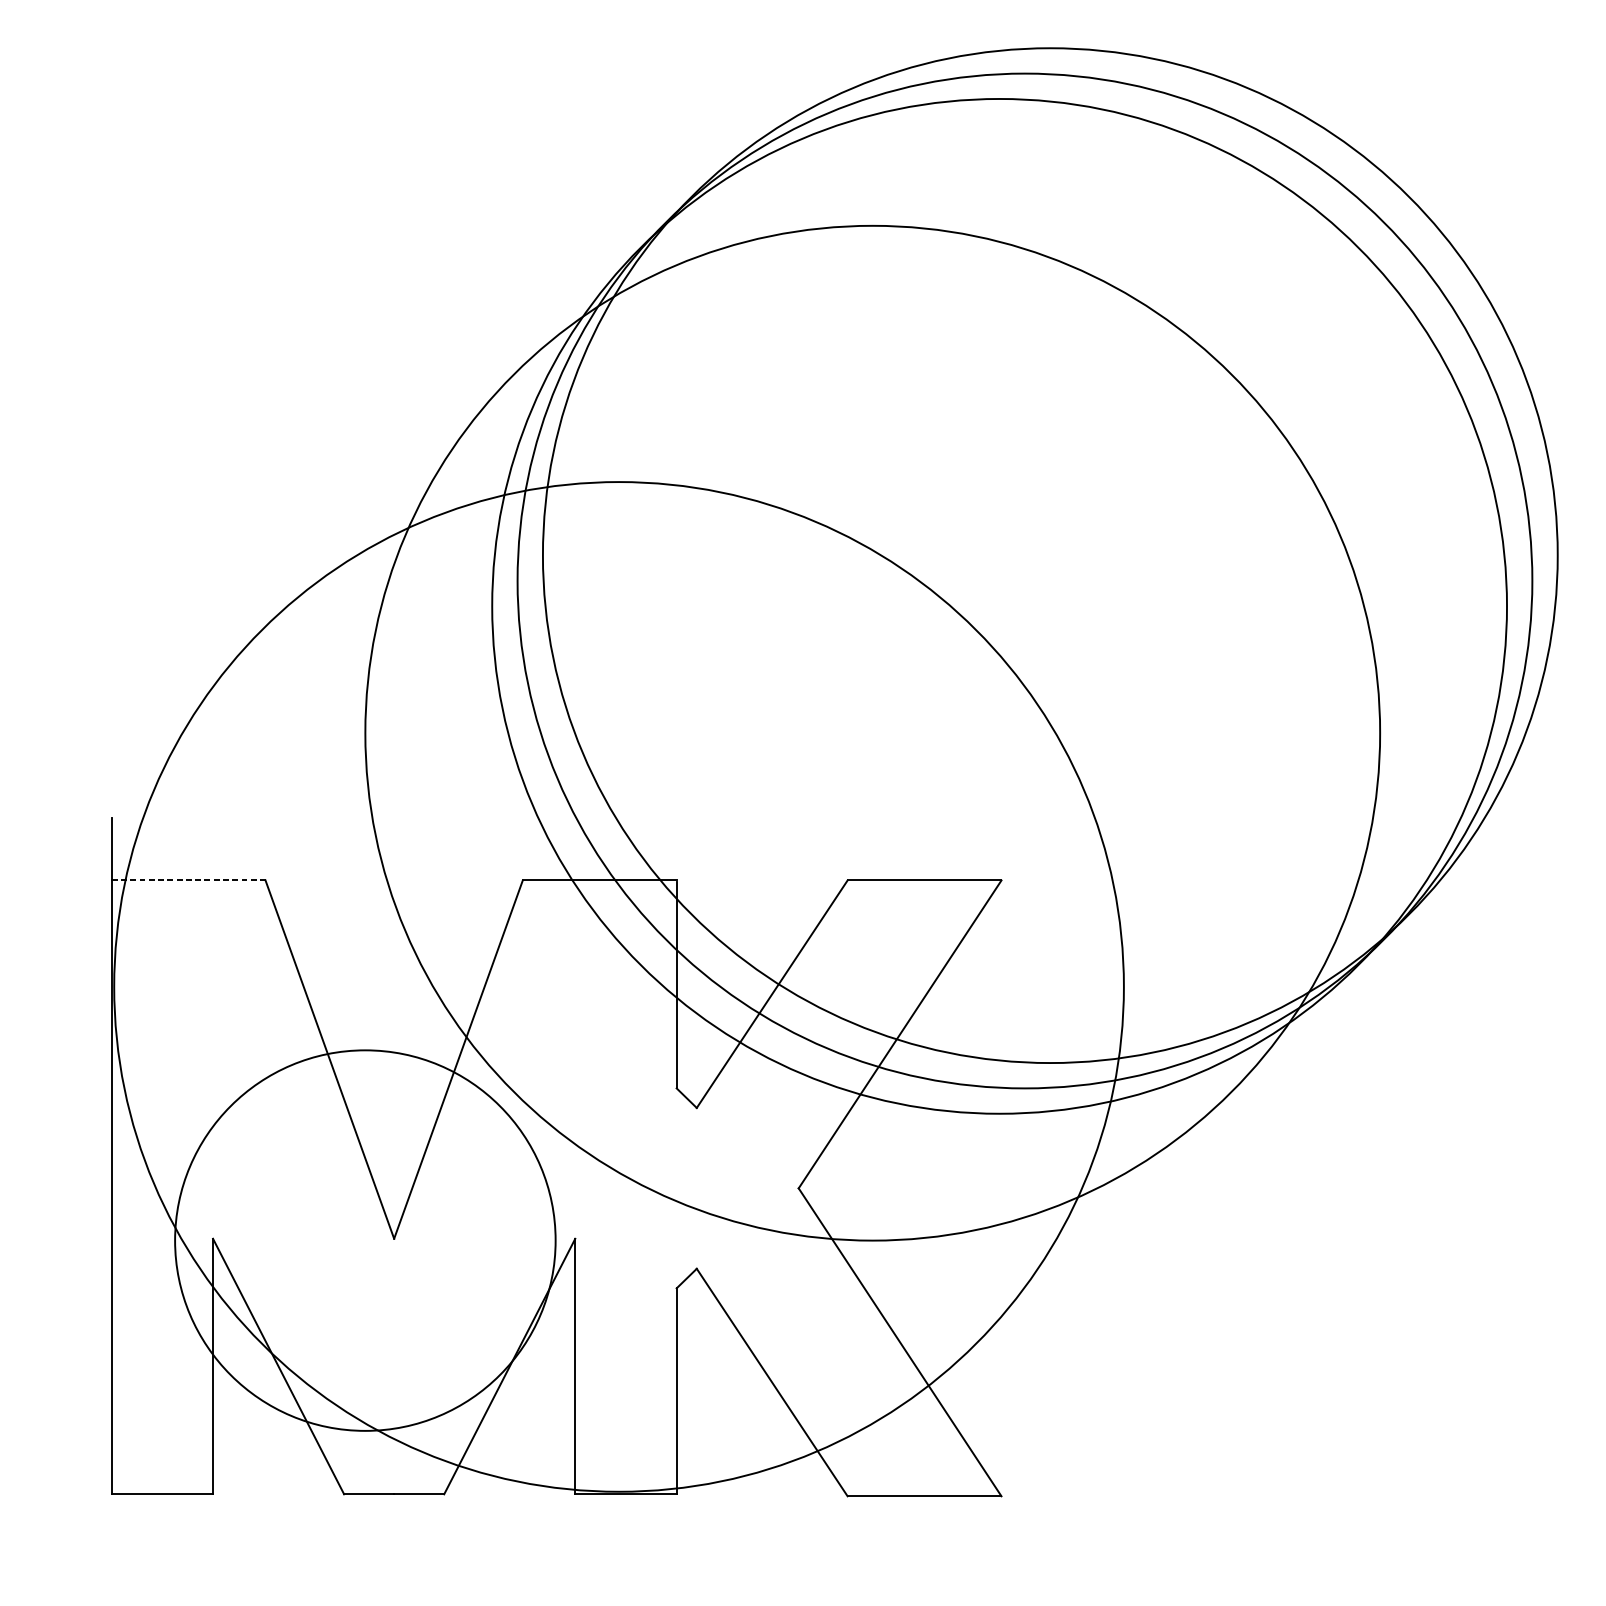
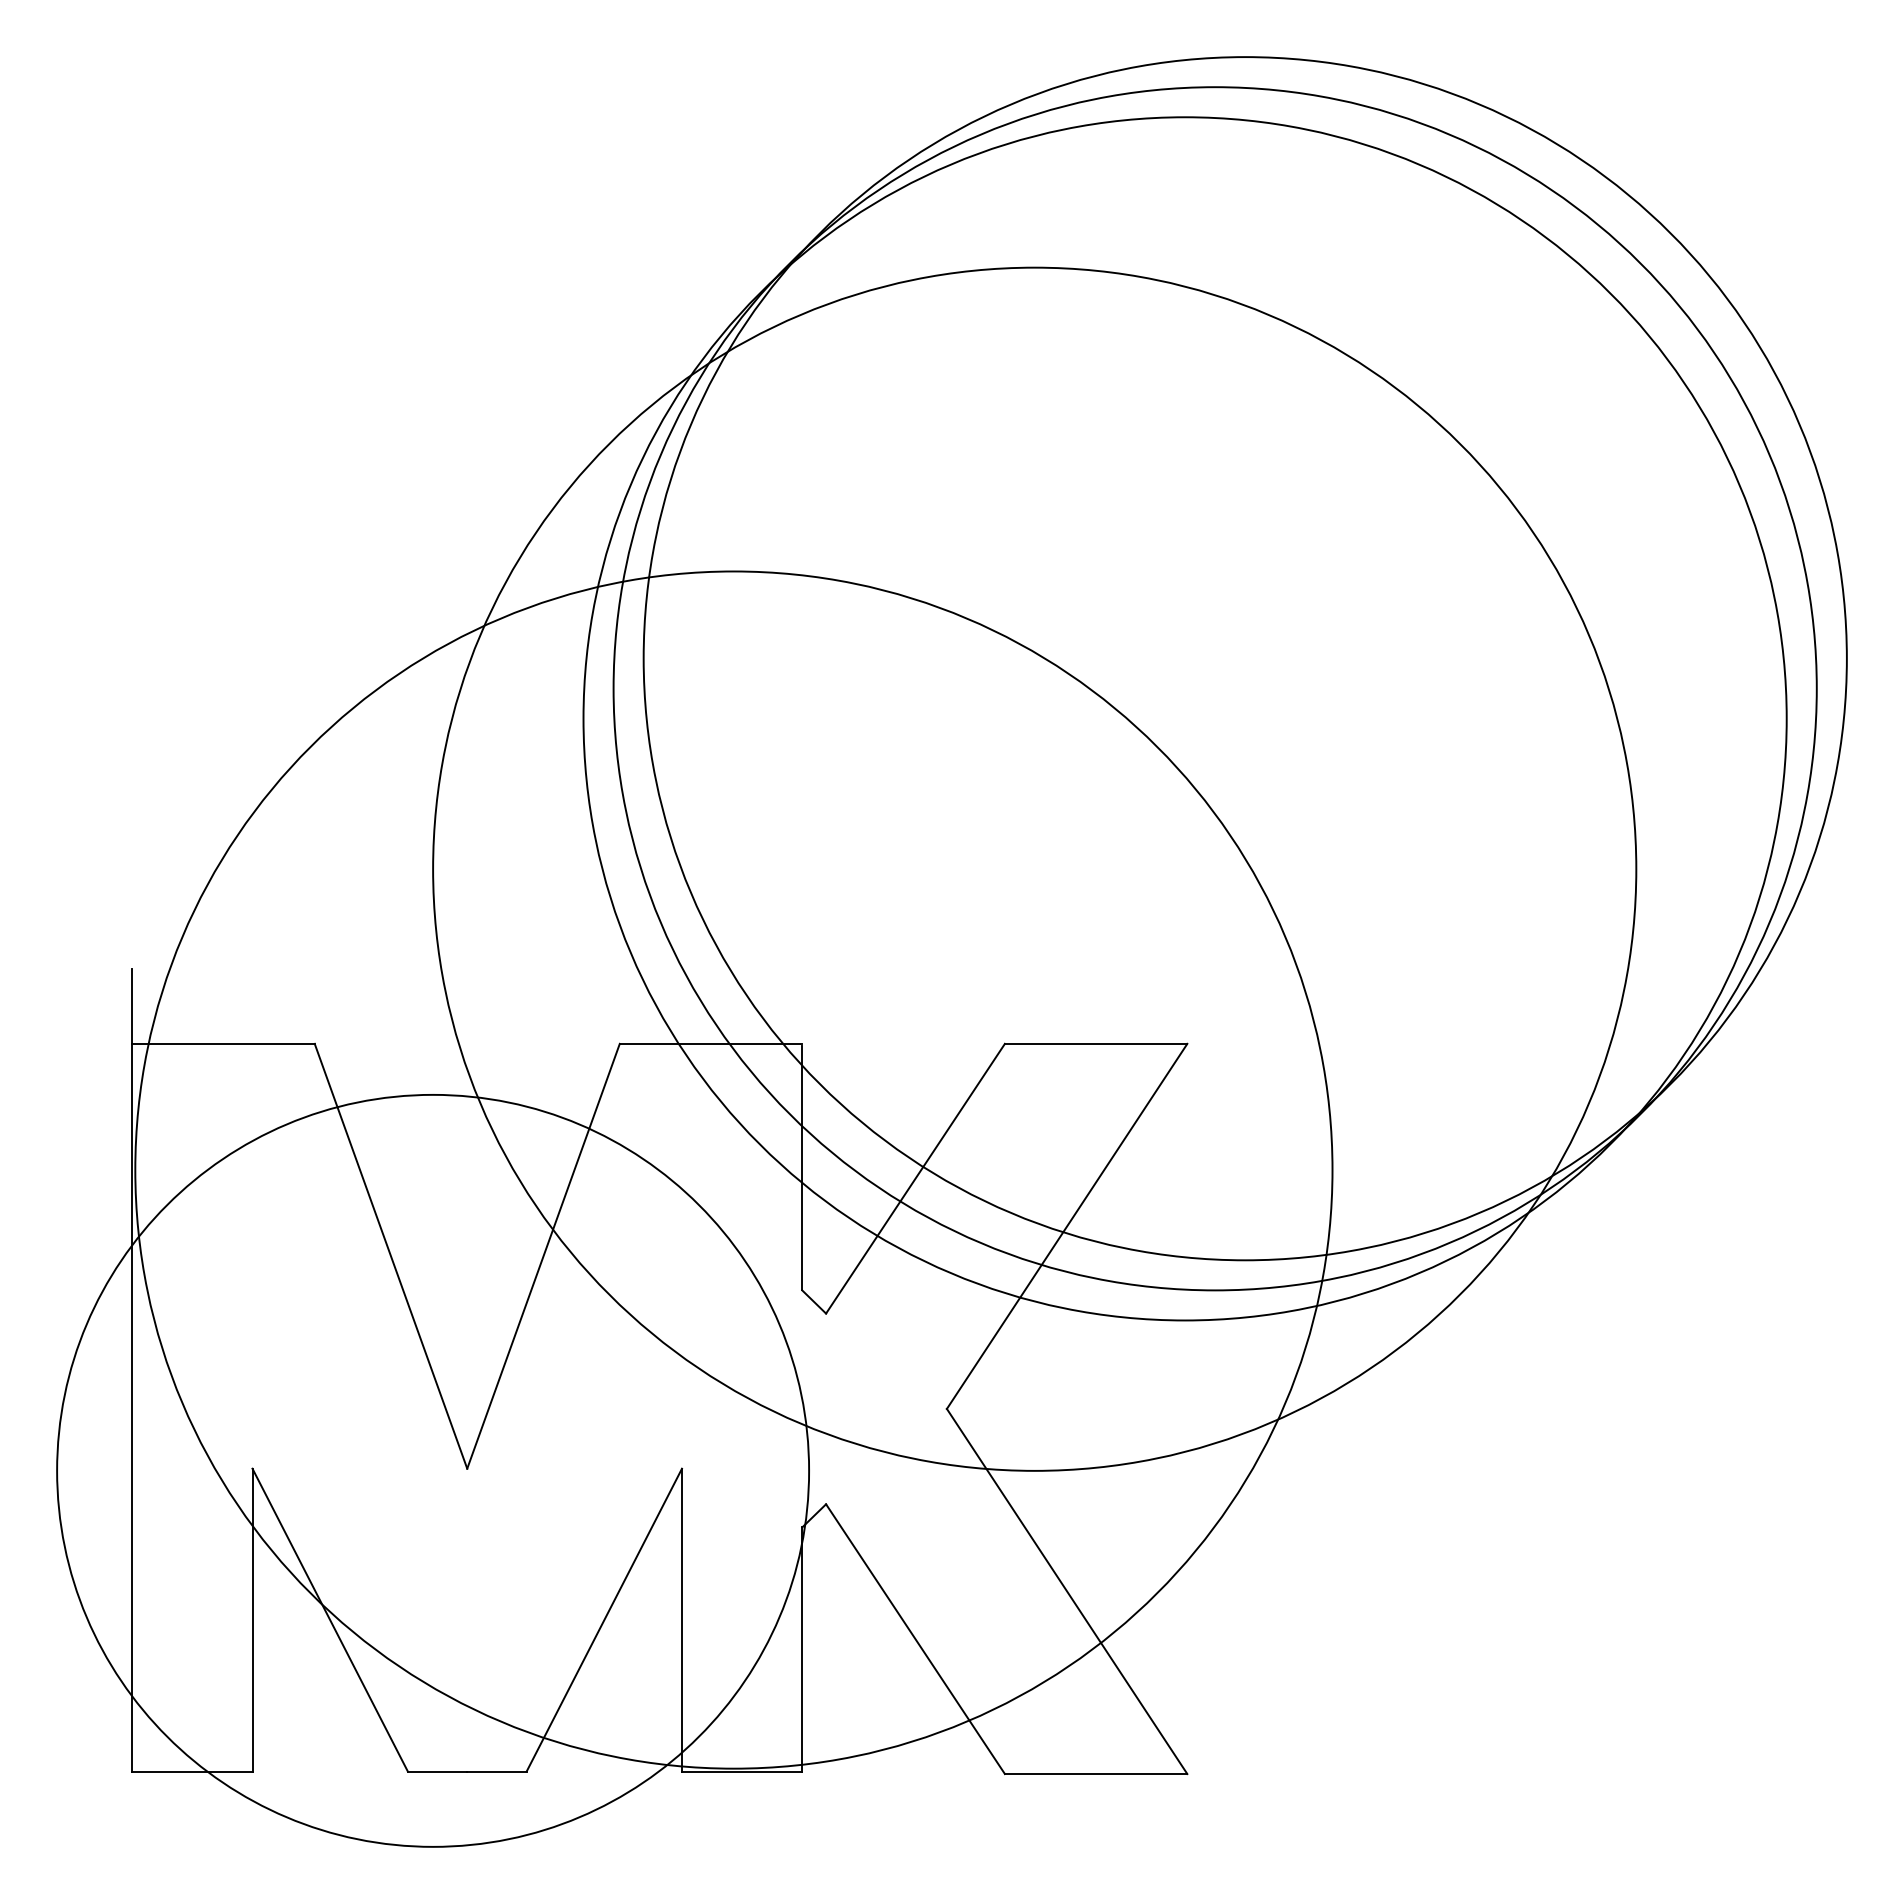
line: (189, 880) -> (224, 1043), dashed -> solid
circle: (365, 1240) -> (433, 1470), size x1.67

